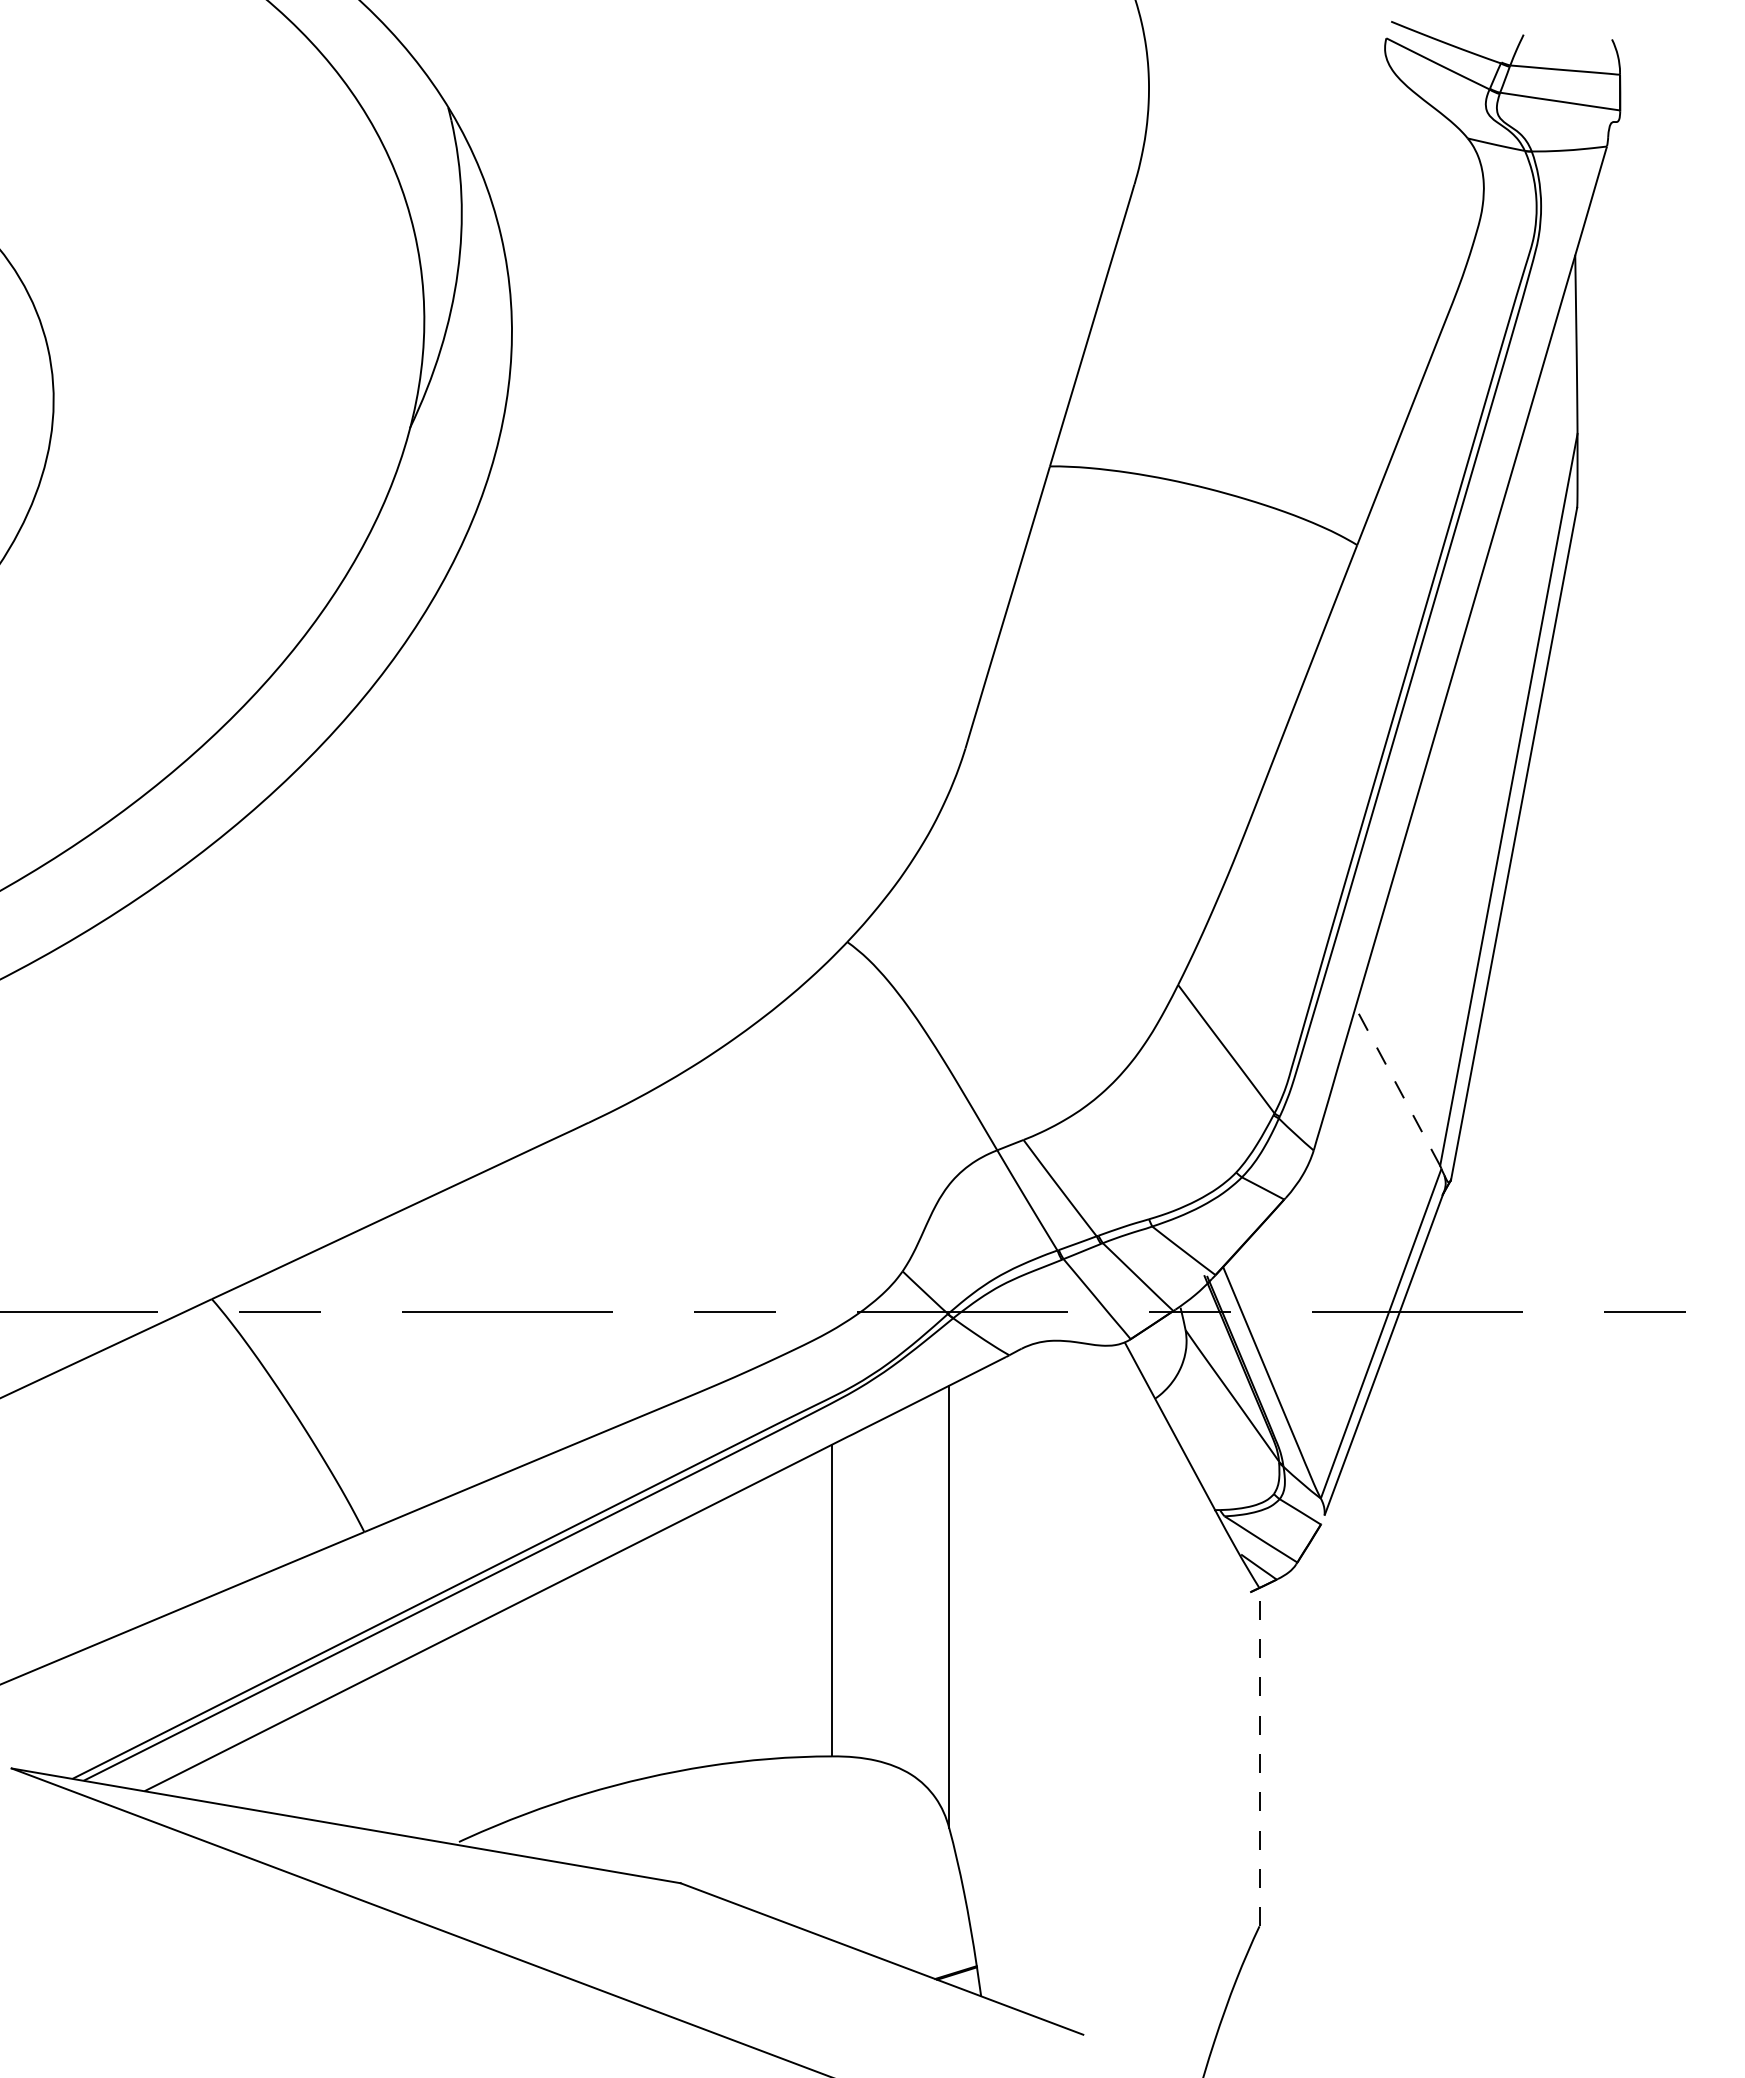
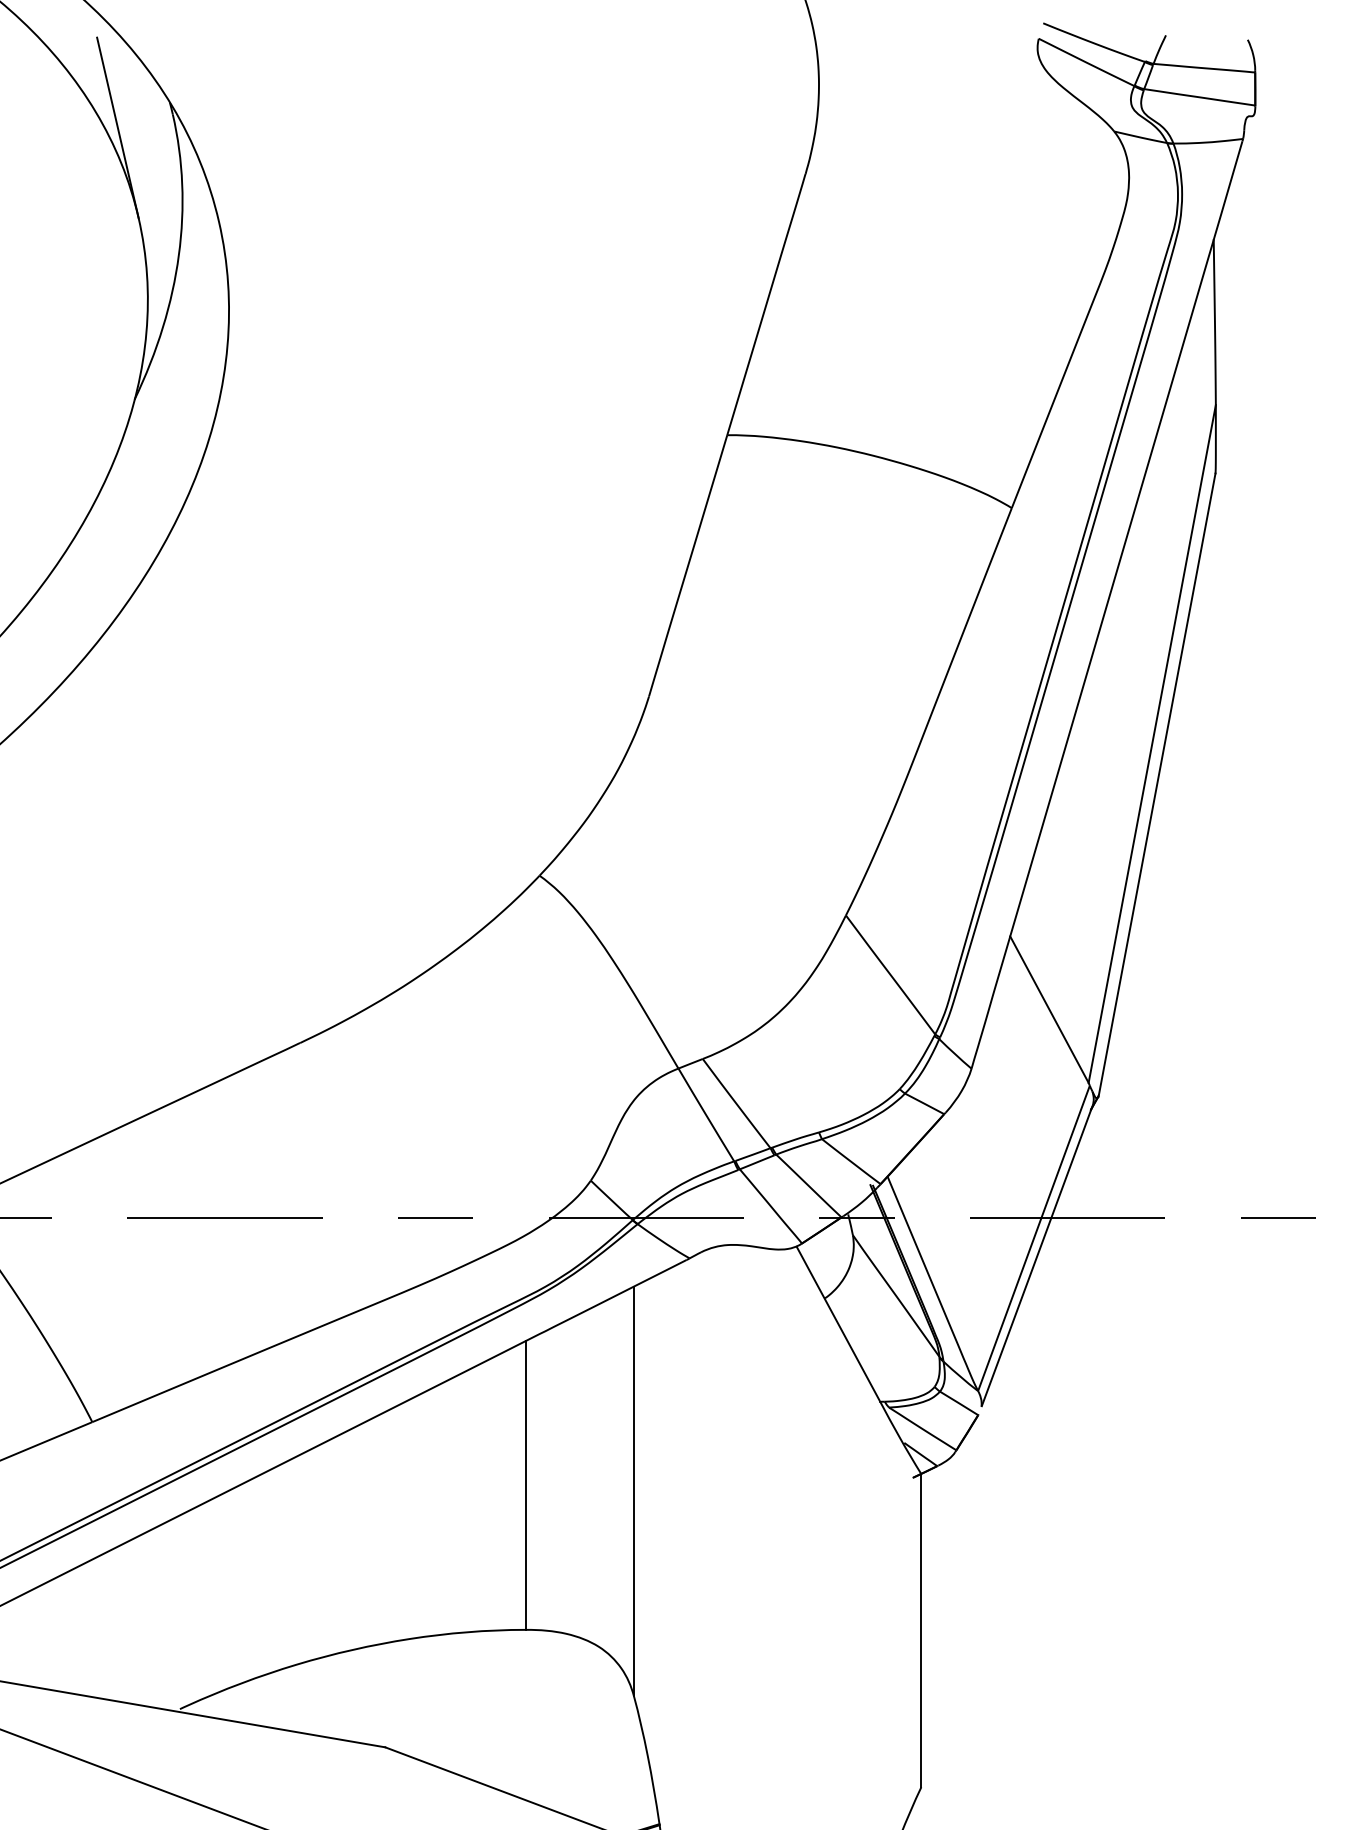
line: (391, 134) -> (117, 127), added
line: (1397, 1086) -> (1049, 1009), dashed -> solid
line: (1259, 1756) -> (921, 1629), dashed -> solid

